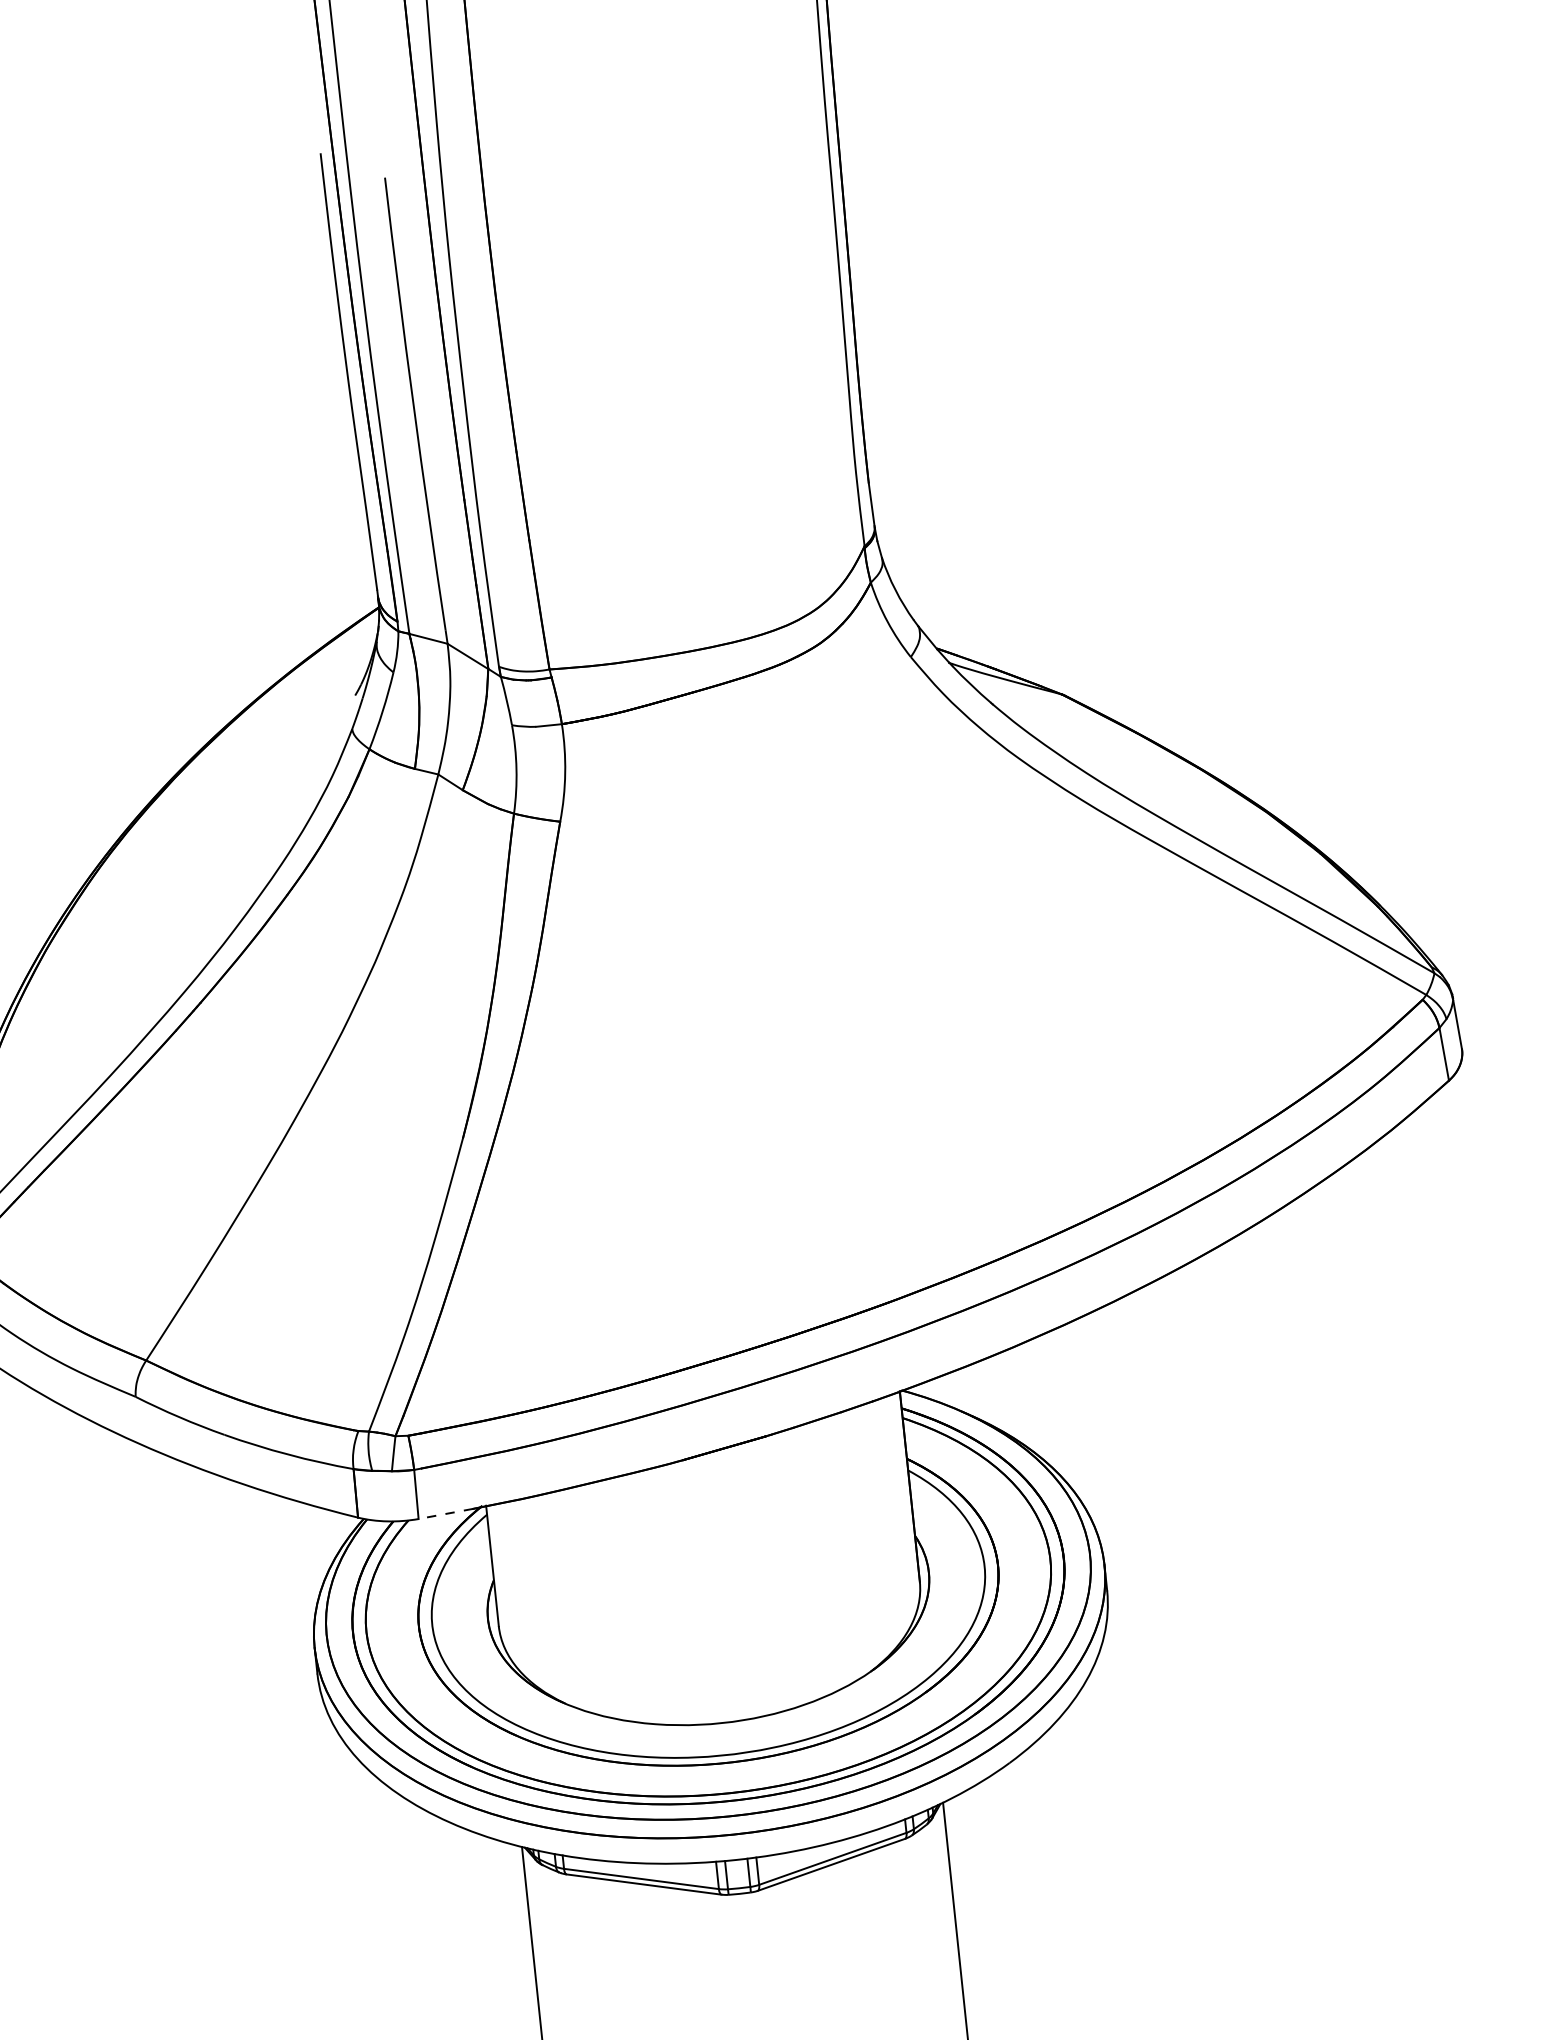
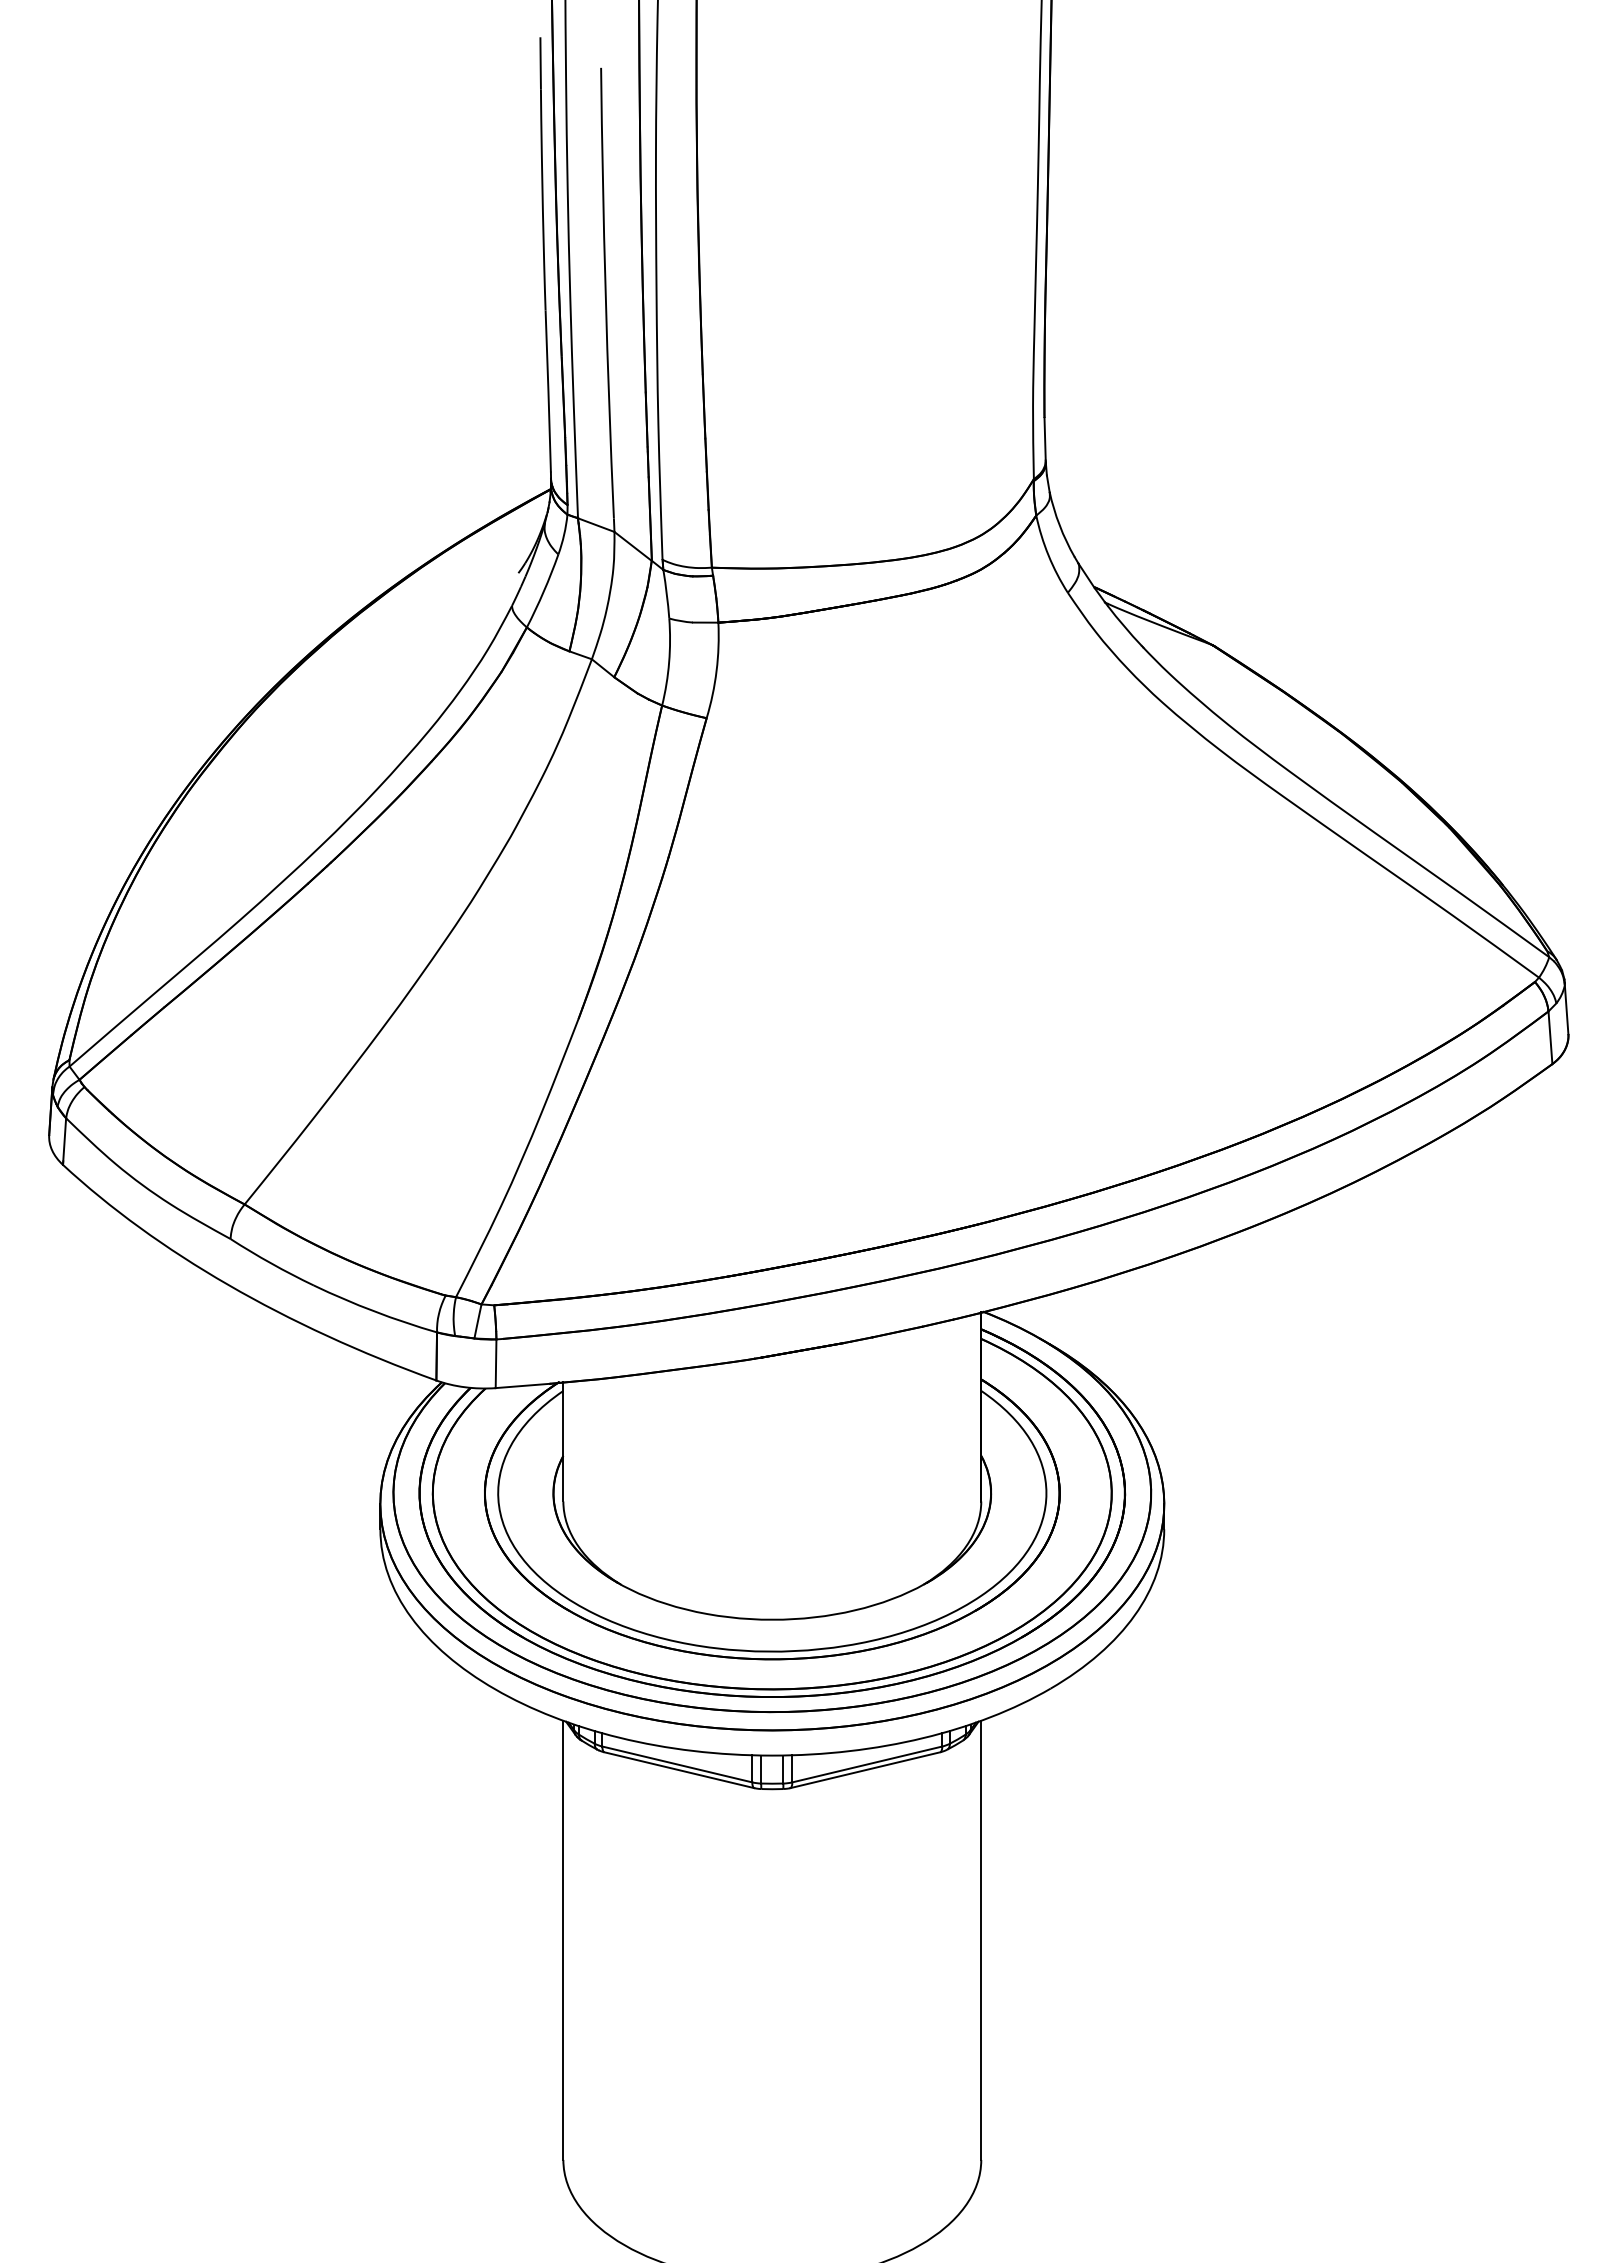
line: (445, 1513) -> (522, 1385), dashed -> solid

